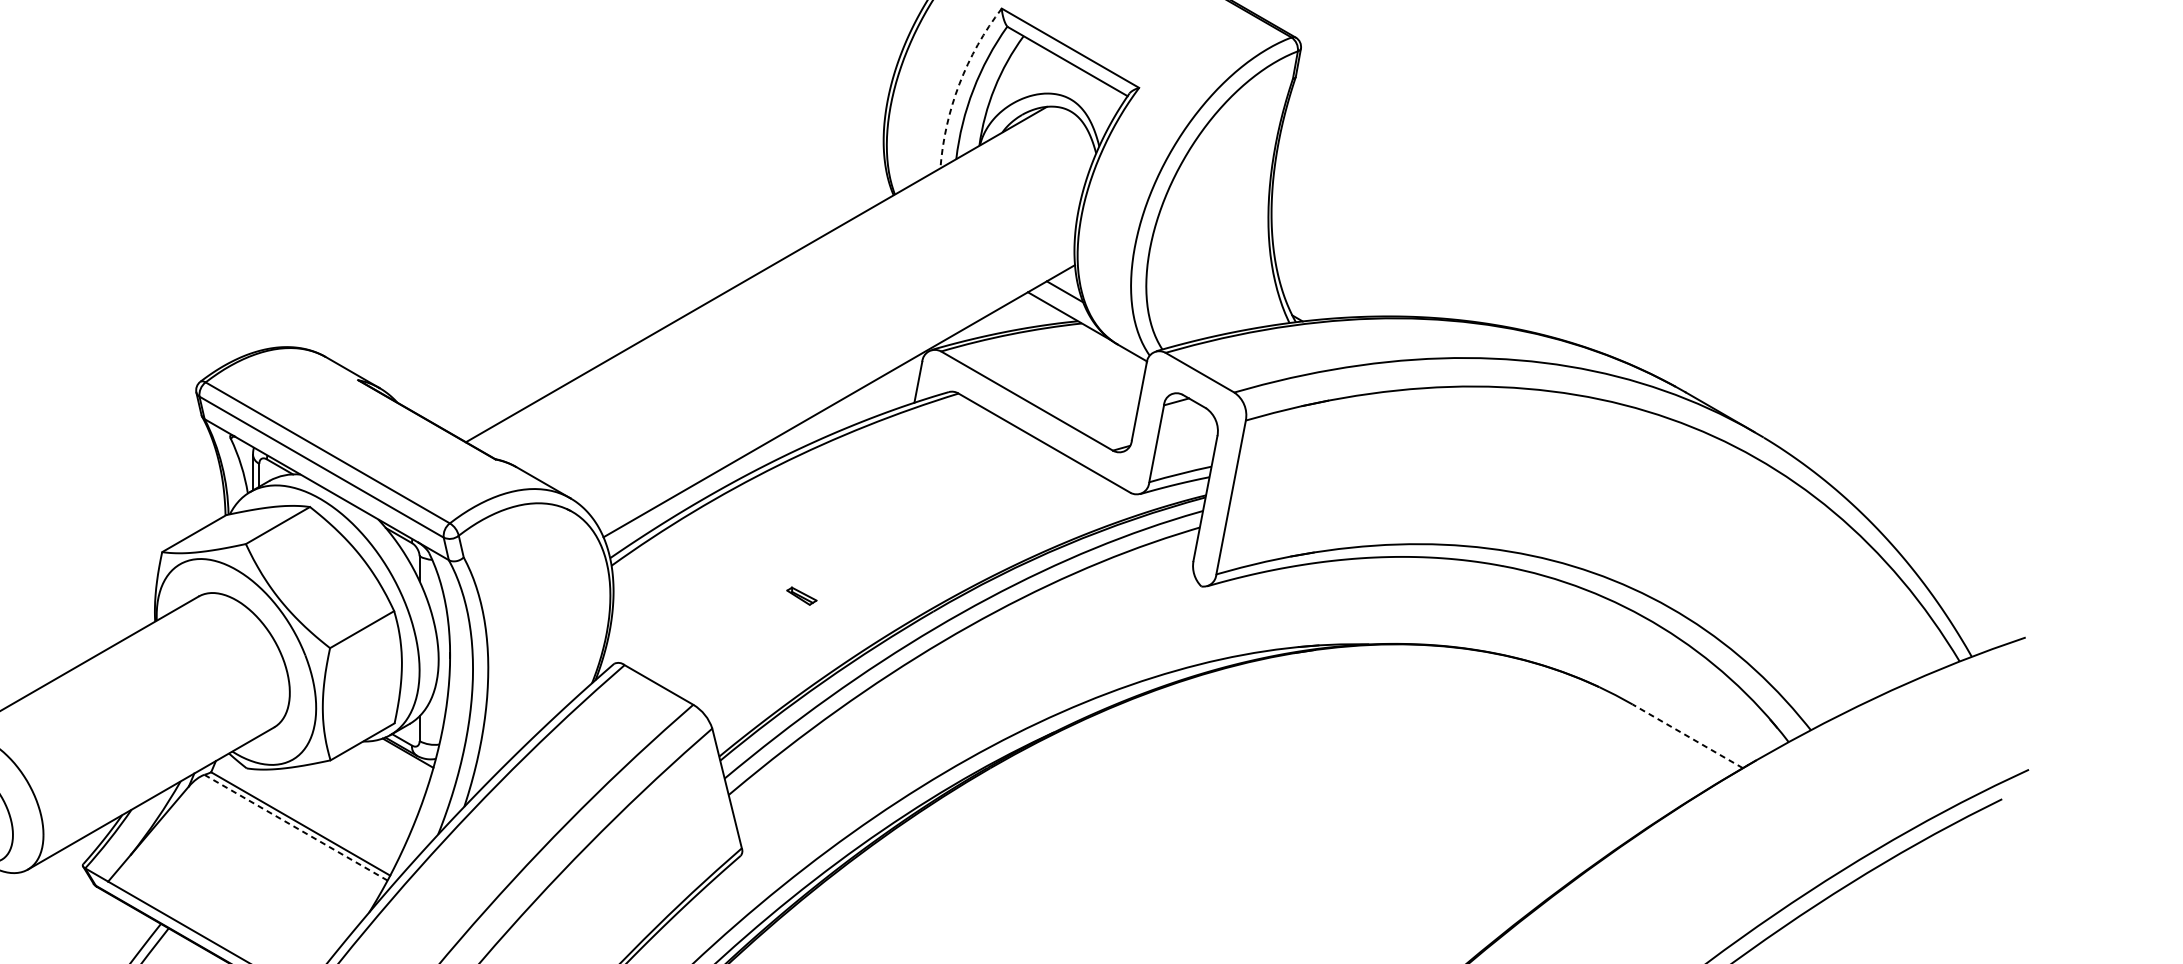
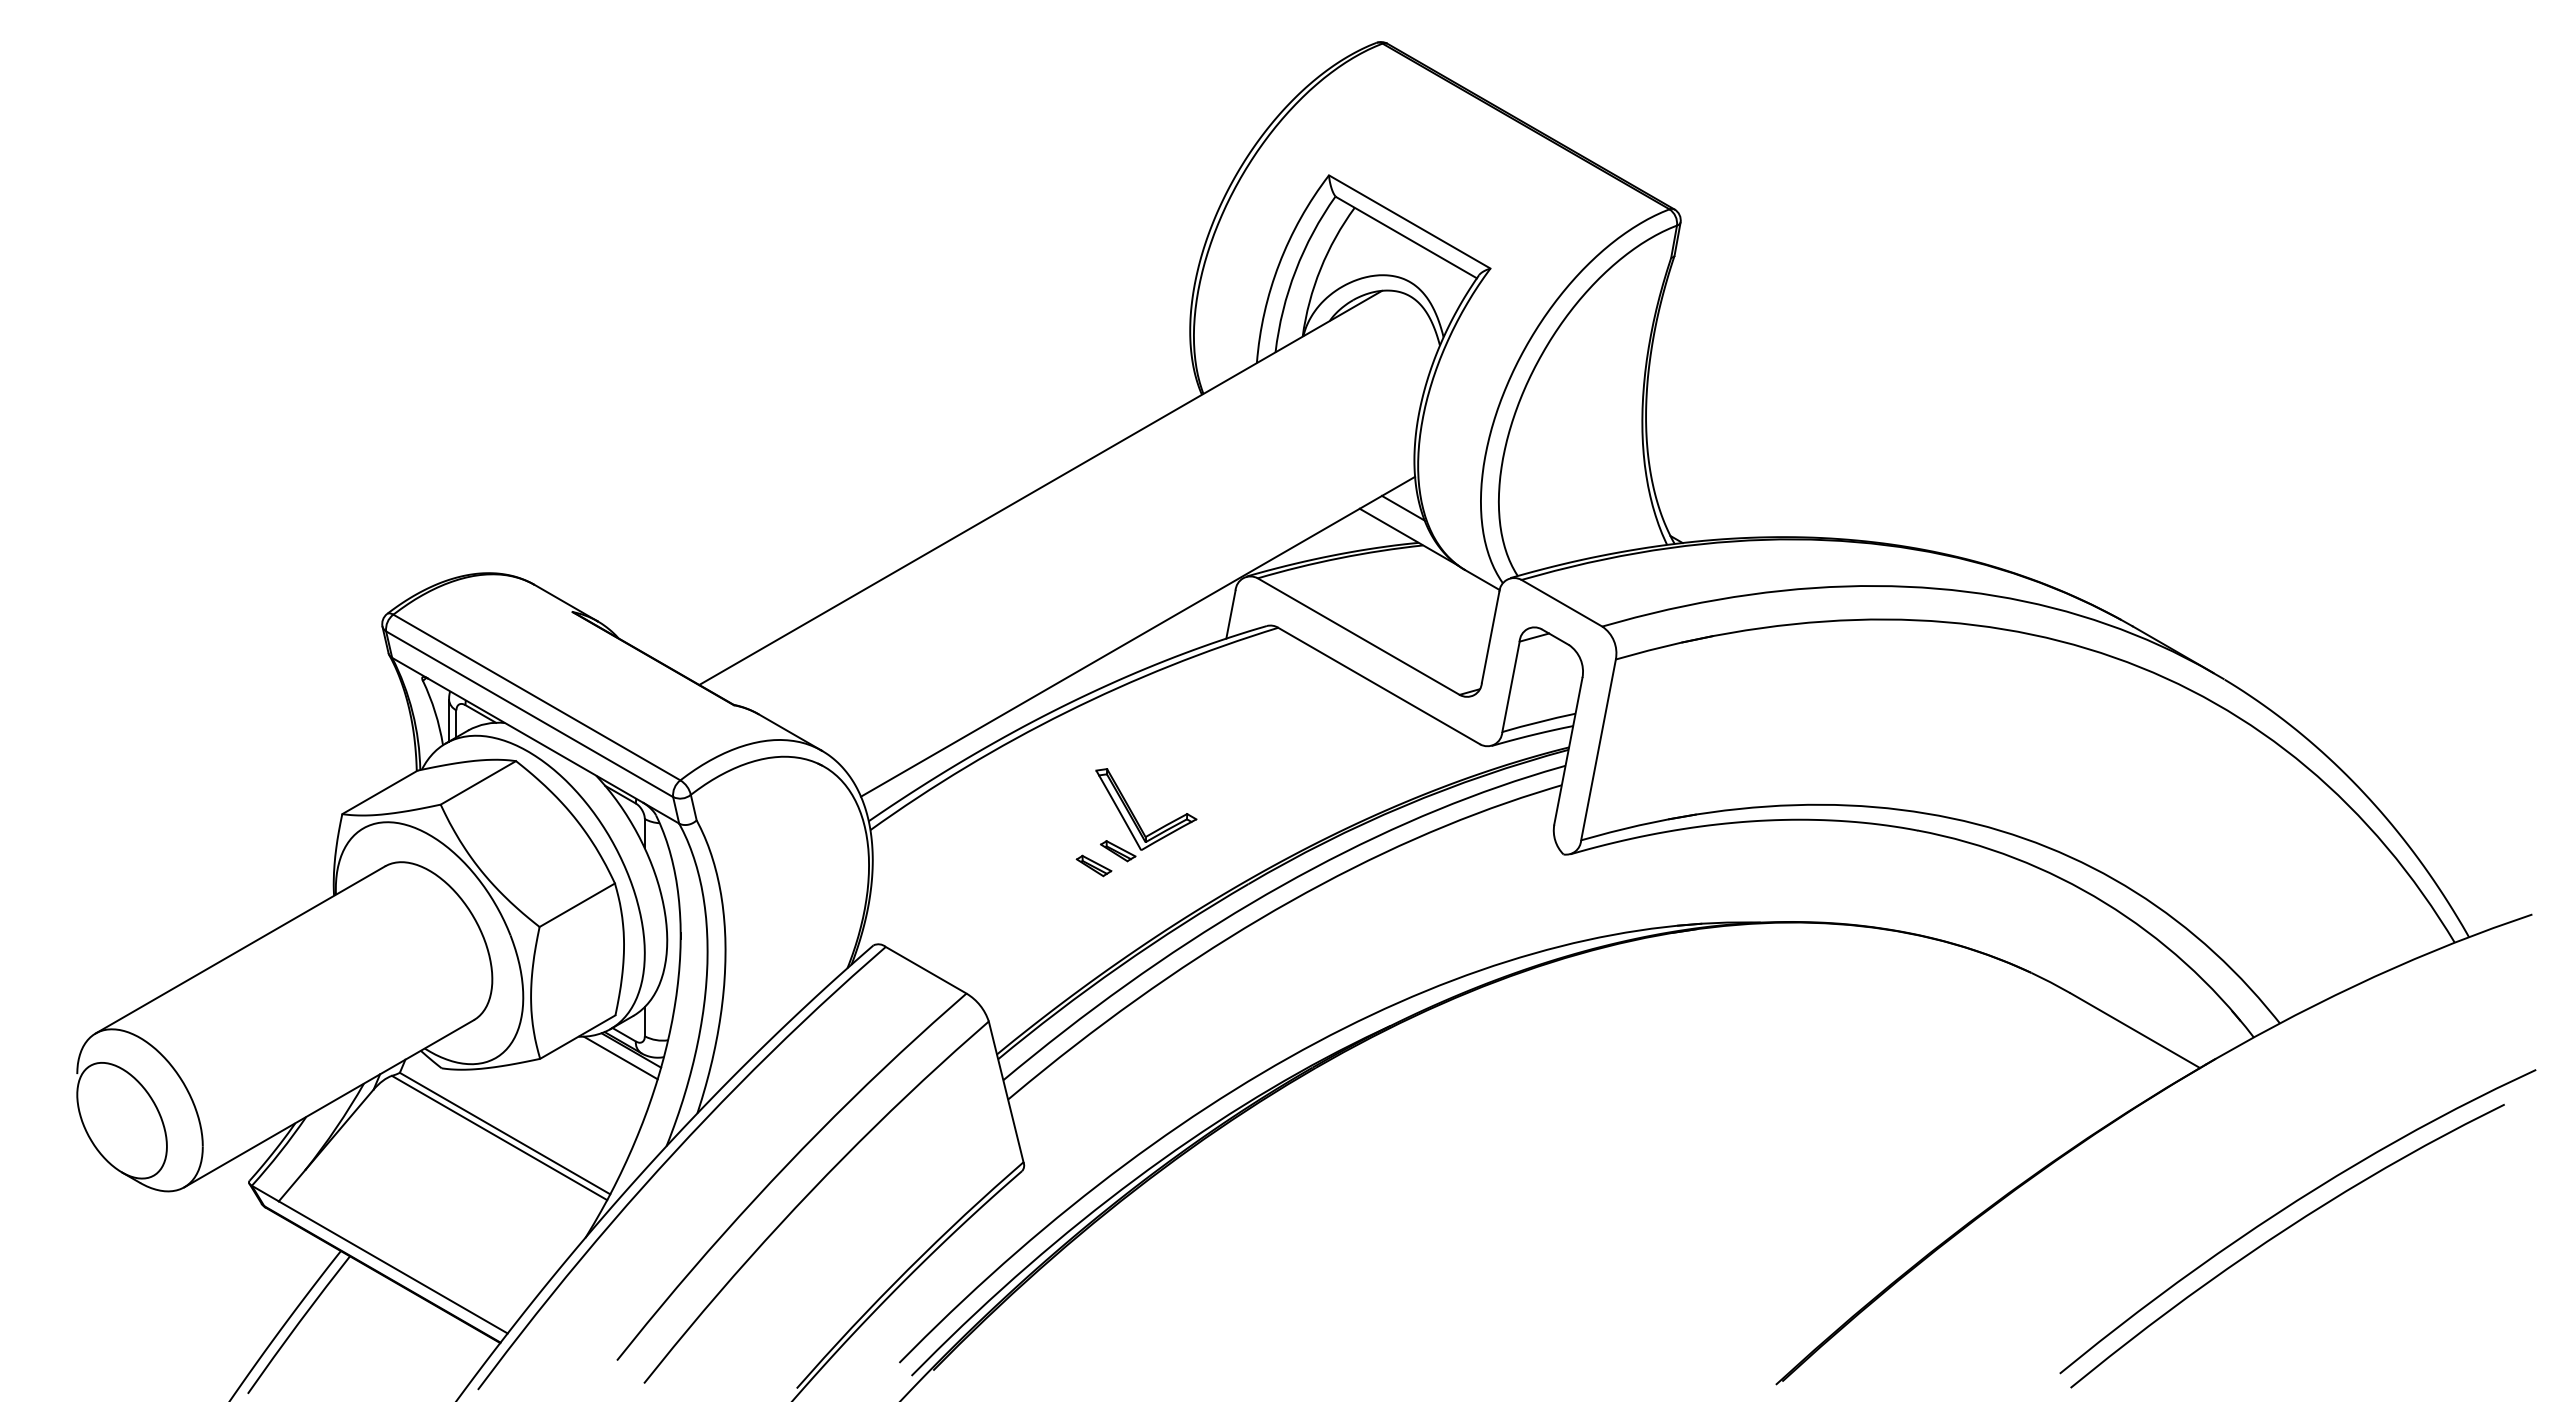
arc: (959, 83) -> (1279, 263), dashed -> solid
part: (838, 557) -> (1137, 820), added
line: (1688, 736) -> (2135, 1030), dashed -> solid
line: (398, 759) -> (620, 1057), added
line: (295, 827) -> (499, 1137), dashed -> solid

